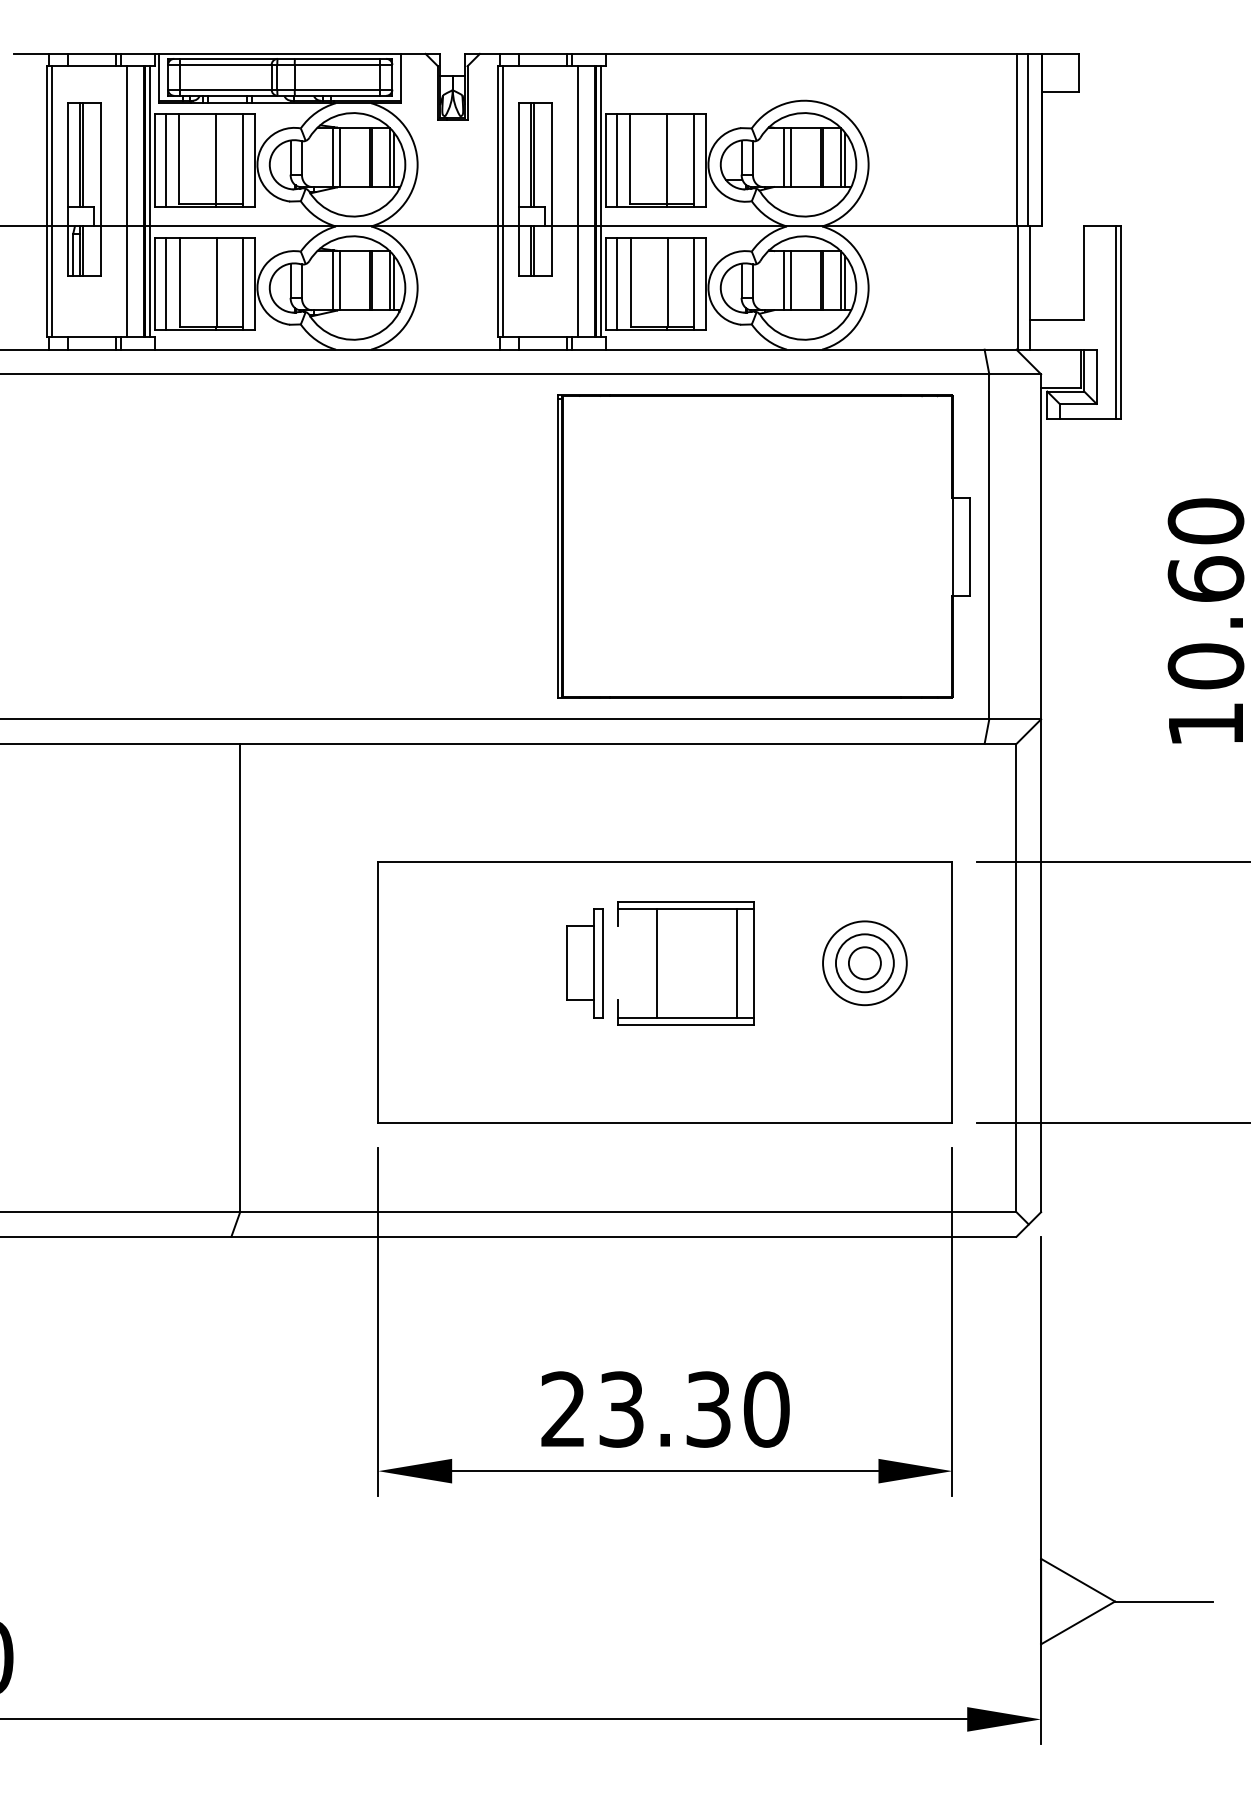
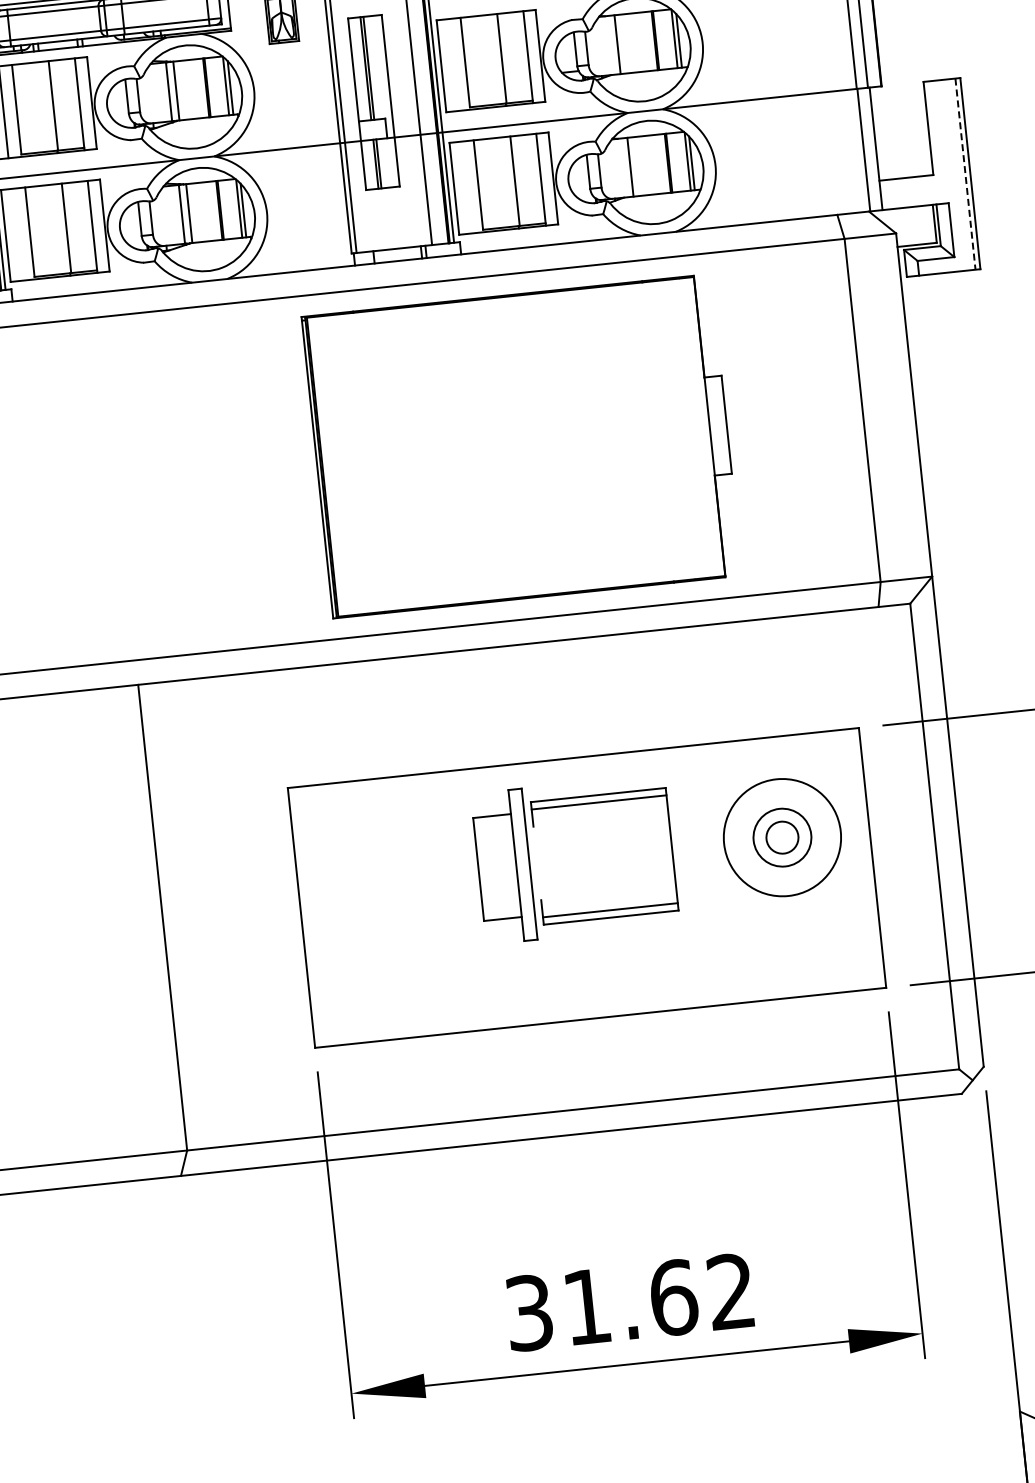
line: (791, 157) -> (625, 43), removed
line: (617, 160) -> (452, 65), removed
line: (791, 280) -> (638, 166), removed
line: (166, 283) -> (16, 234), removed
line: (617, 283) -> (465, 187), removed
line: (1116, 323) -> (965, 175), solid -> dashed
part: (763, 546) -> (521, 445), moved
part: (584, 963) -> (503, 867), size x1.4
line: (656, 963) -> (575, 859), removed
line: (736, 963) -> (654, 851), removed
circle: (864, 963) -> (782, 837), size x1.4
text: (665, 1409) -> (630, 1302), 23.30 -> 31.62

